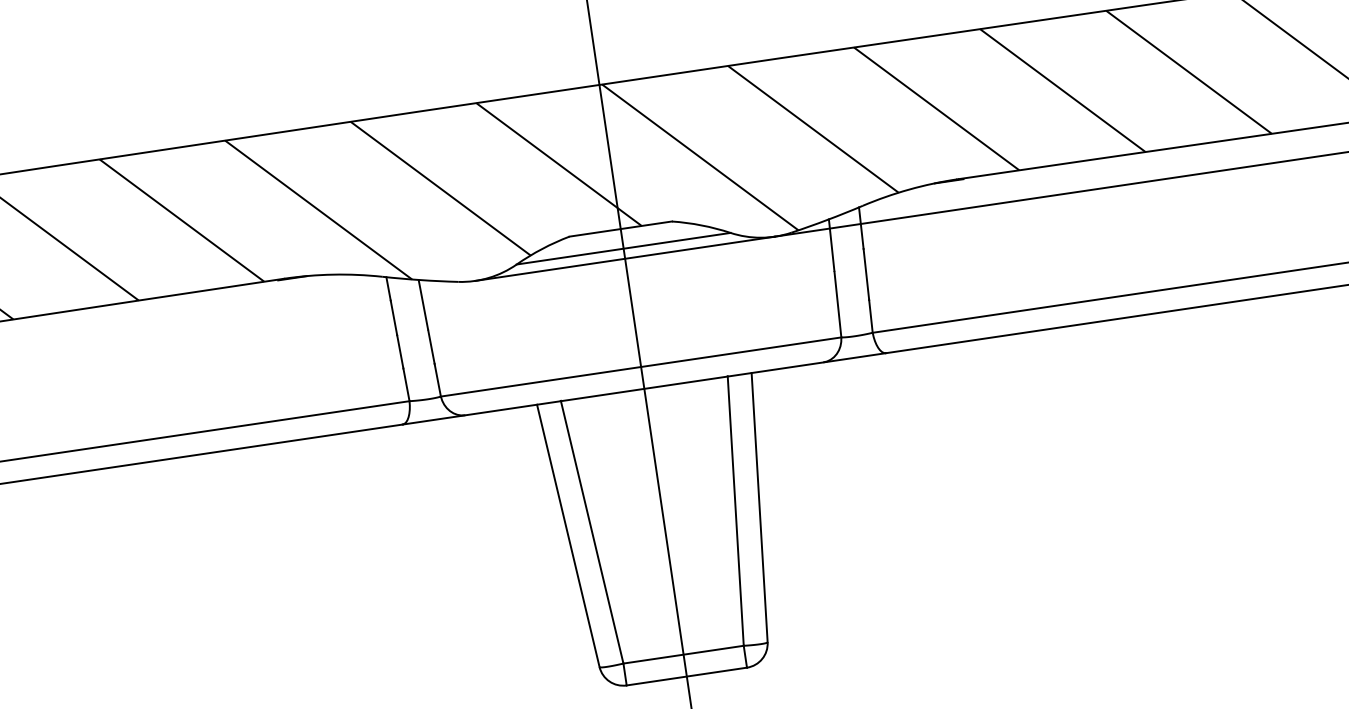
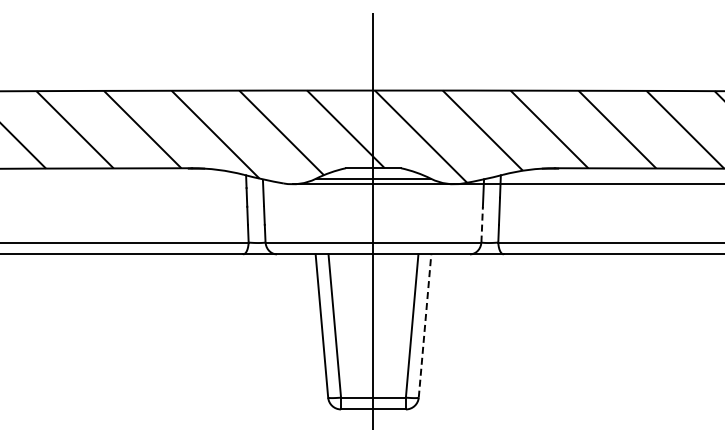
line: (838, 303) -> (482, 224), solid -> dashed
line: (760, 508) -> (425, 326), solid -> dashed

